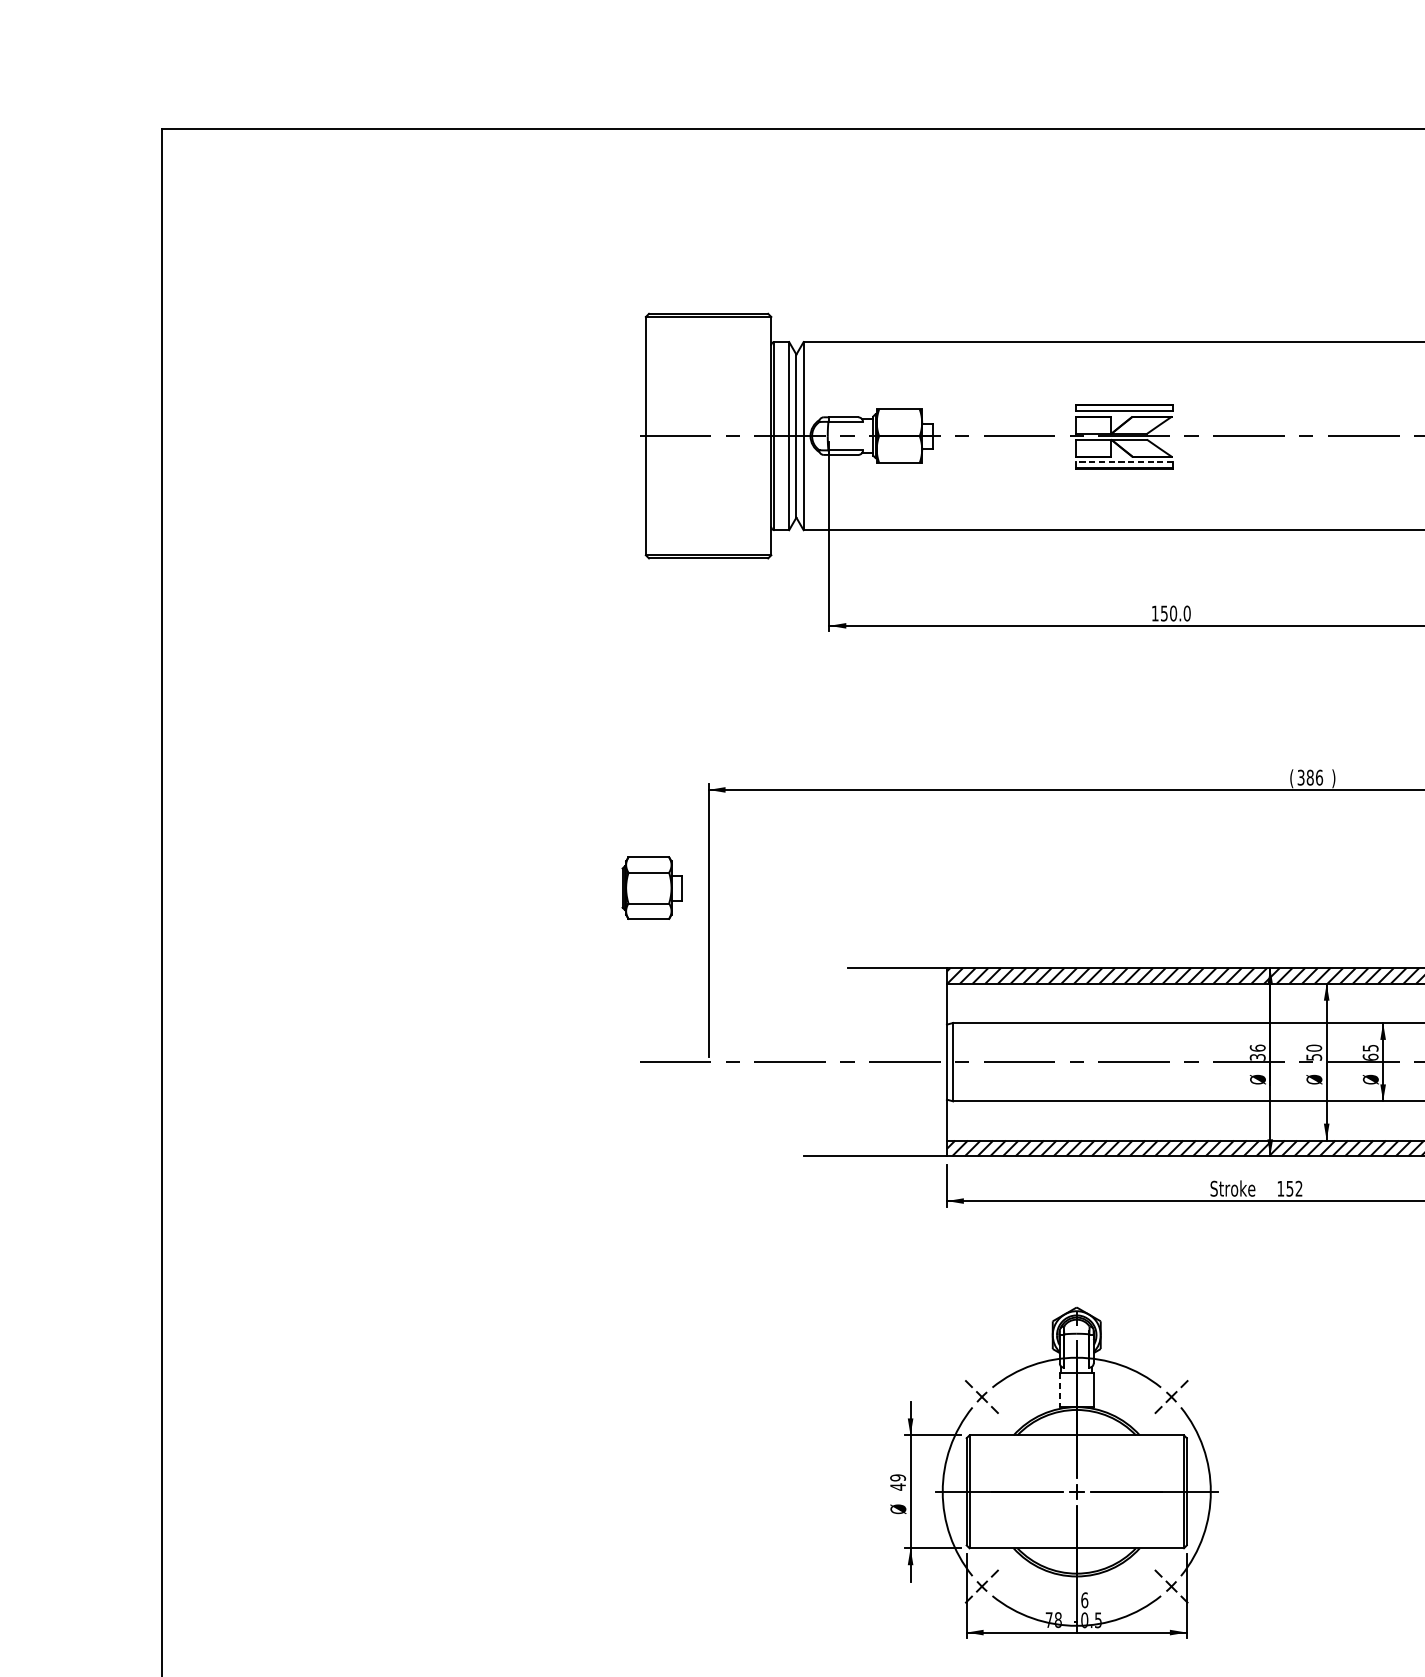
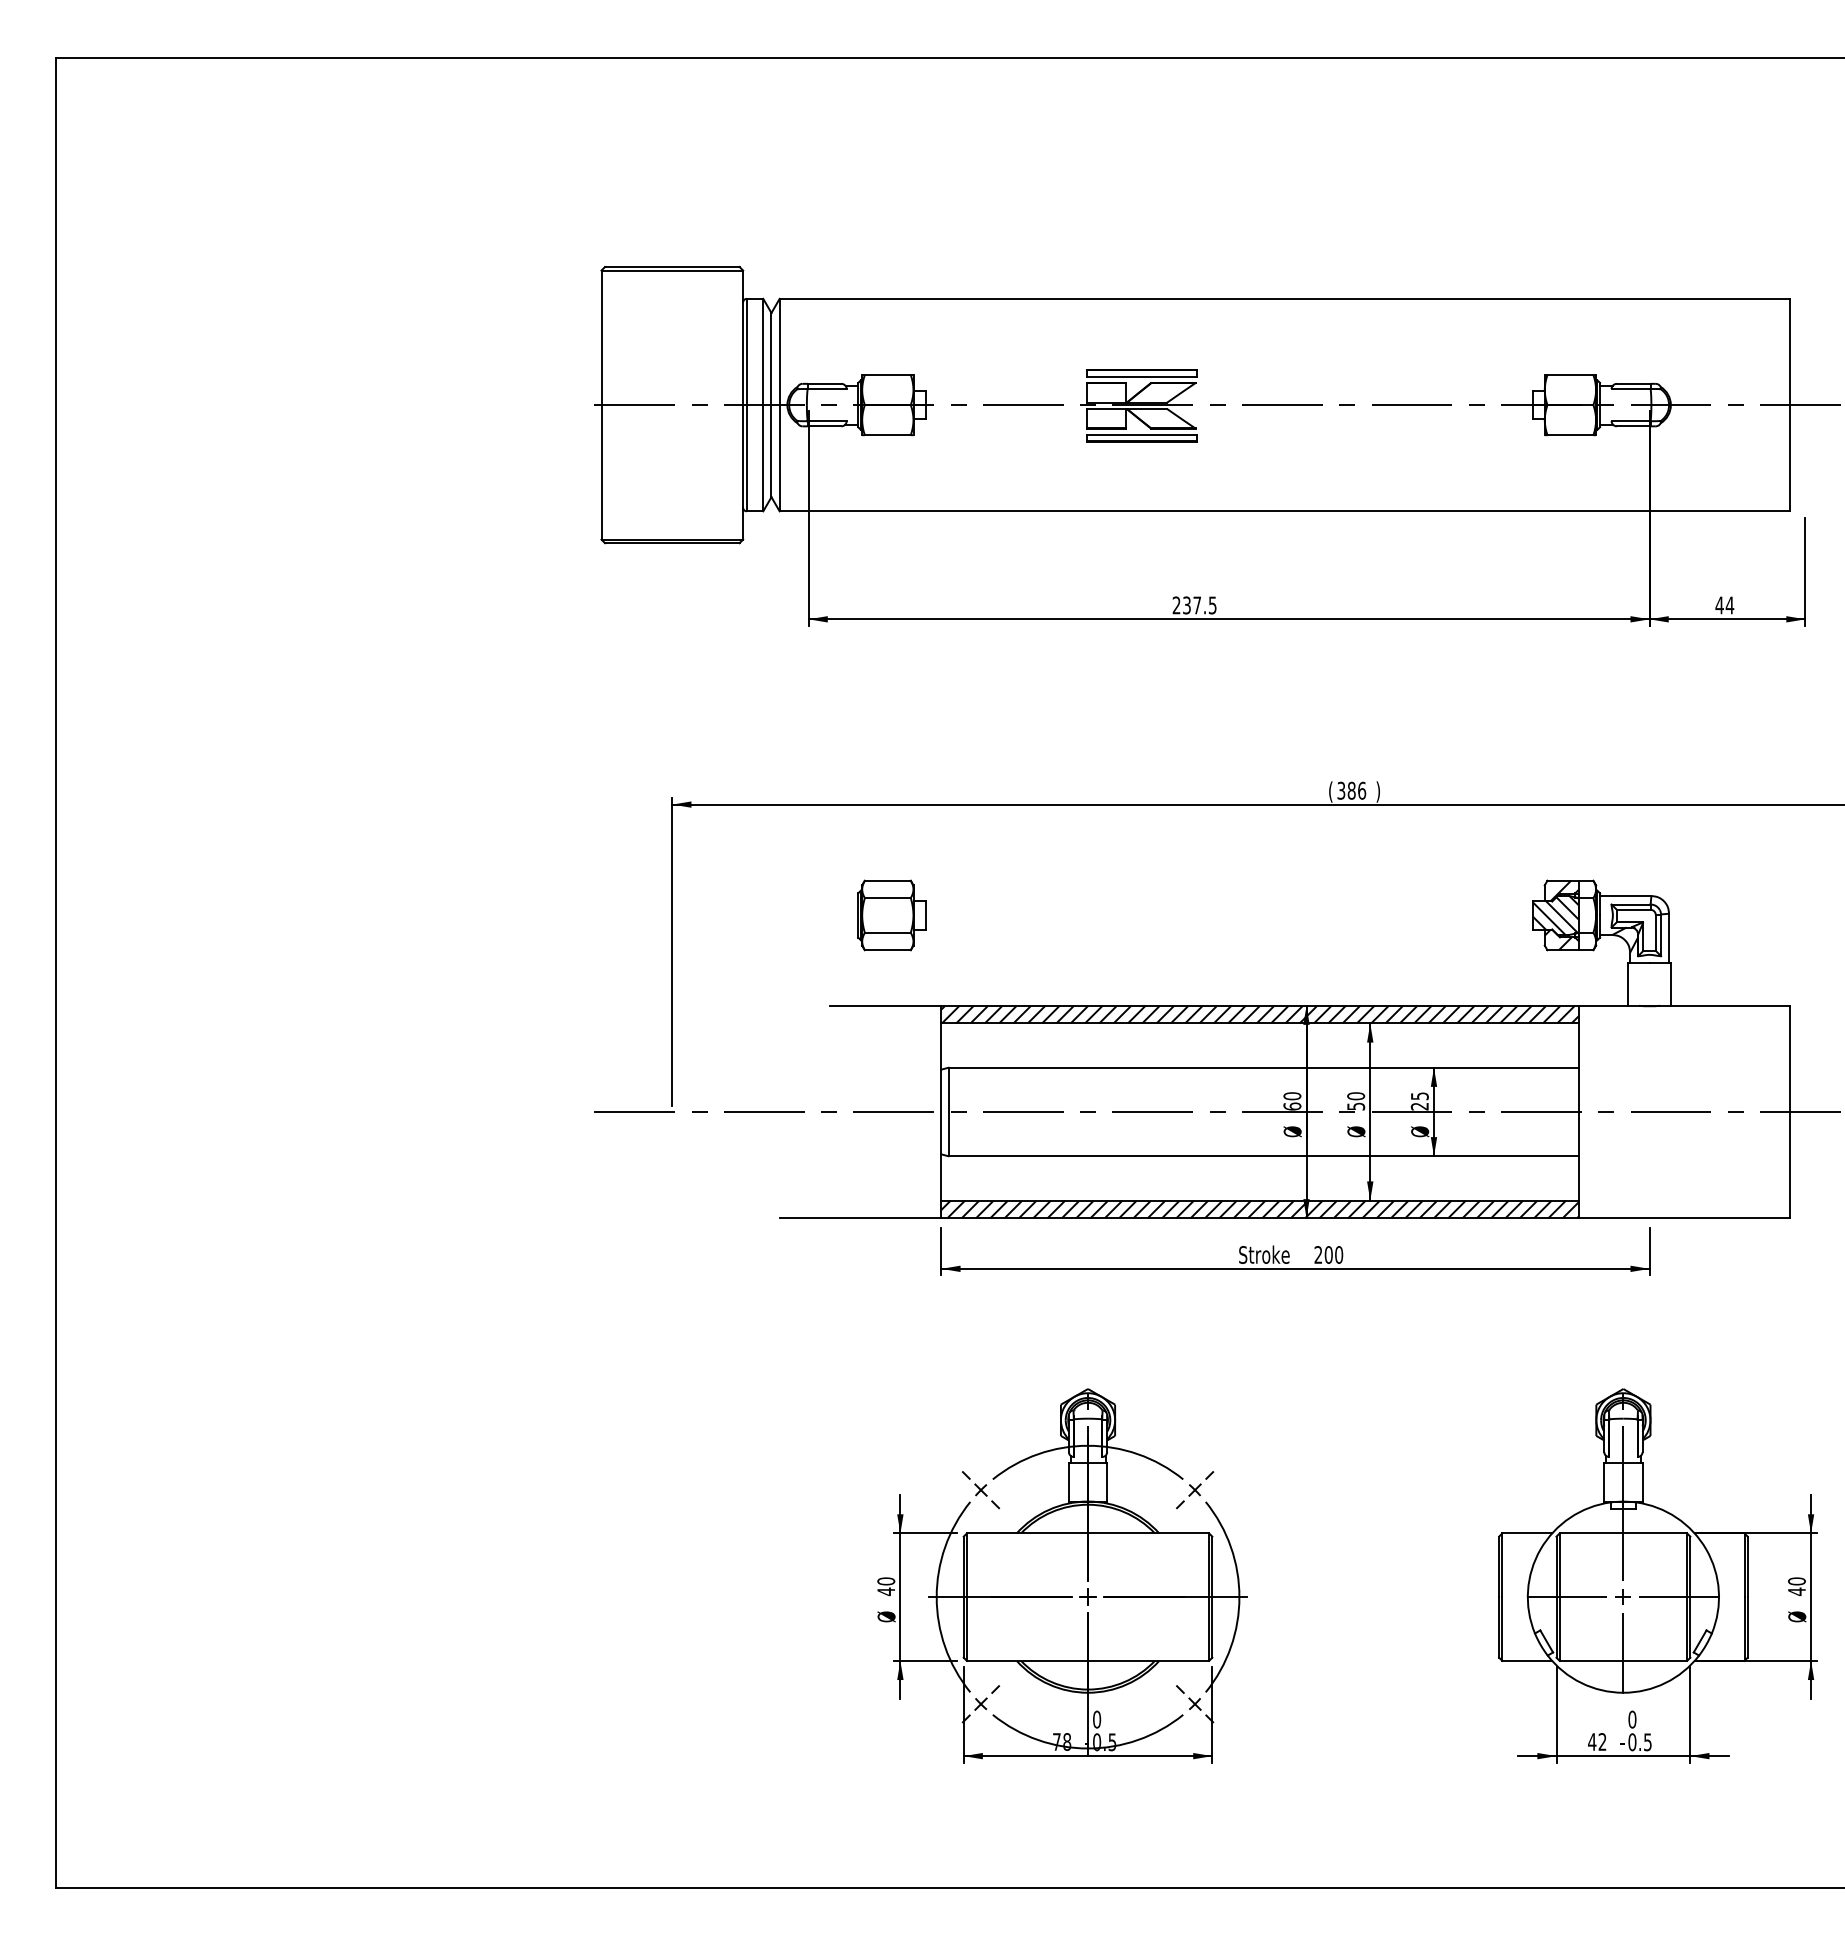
line: (1124, 462) -> (1142, 434), dashed -> solid
text: (1171, 613) -> (1194, 605), 150.0 -> 237.5
part: (652, 888) -> (891, 915), moved
text: (1257, 1052) -> (1292, 1101), 36 -> 60
text: (1370, 1057) -> (1419, 1106), 65 -> 25
text: (1289, 1188) -> (1328, 1254), 152 -> 200
line: (1059, 1390) -> (1068, 1482), dashed -> solid
text: (898, 1477) -> (886, 1581), 49 -> 40
text: (1085, 1600) -> (1097, 1719), 6 -> 0

